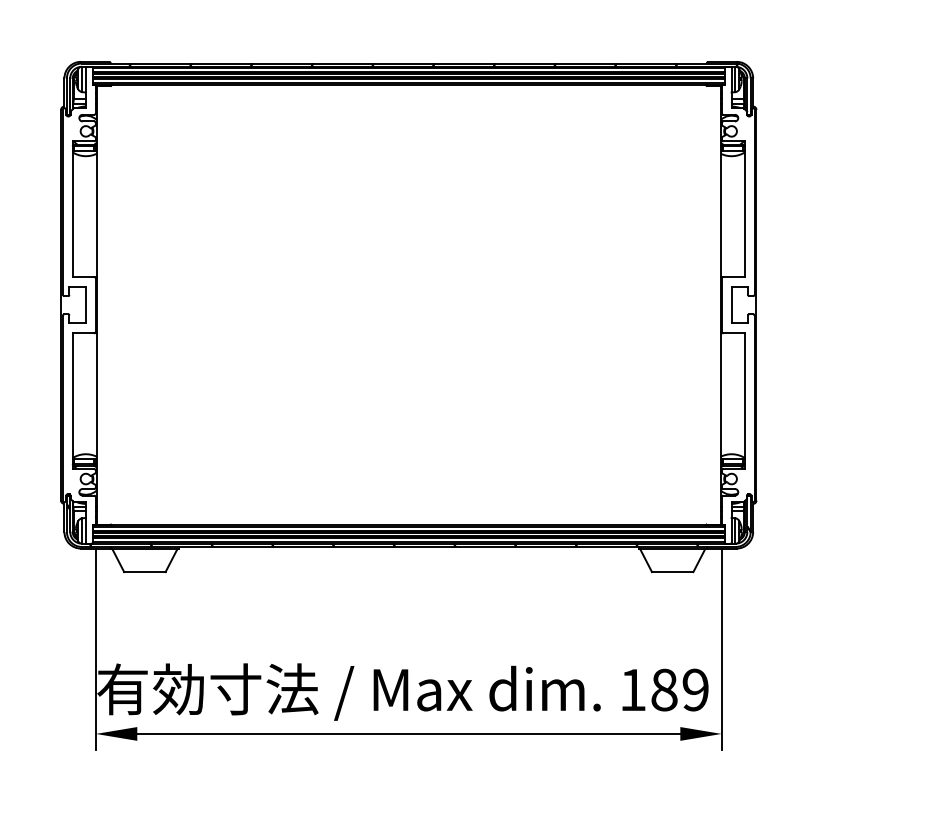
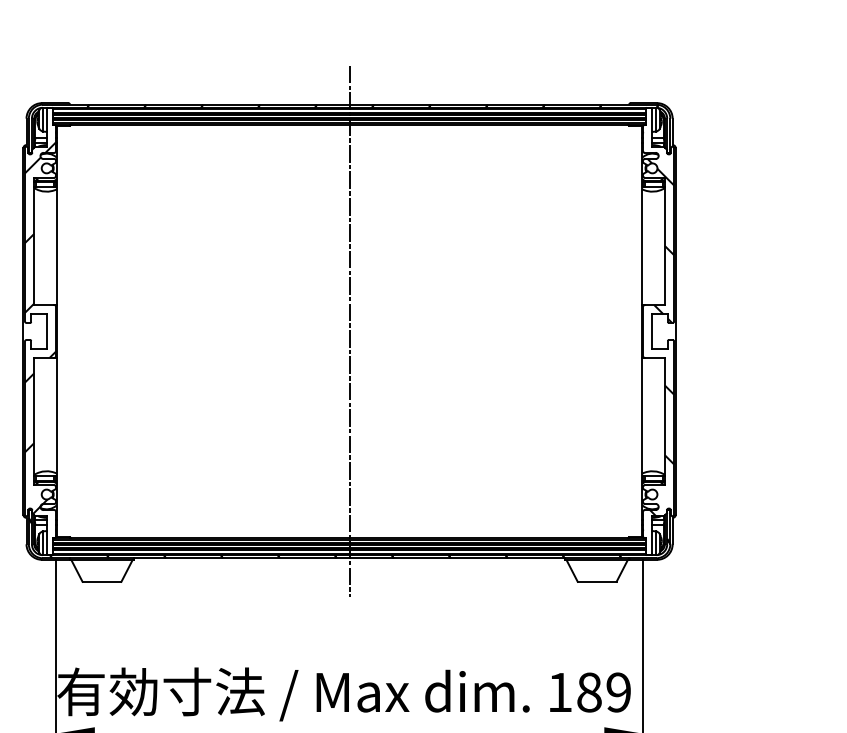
hatch: (78, 301) -> (39, 327), added
line: (408, 305) -> (349, 331), added
hatch: (740, 311) -> (660, 337), added

